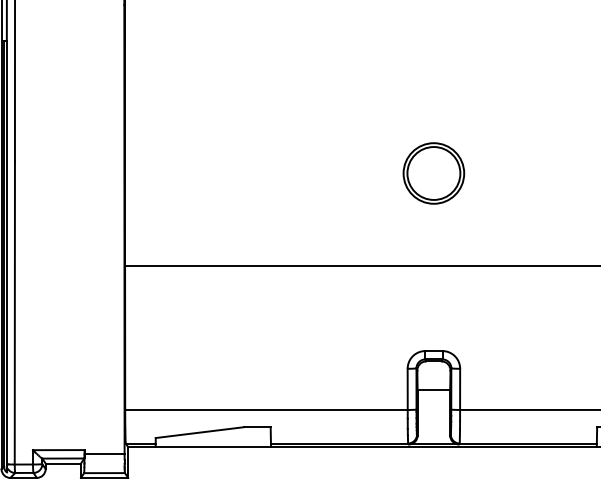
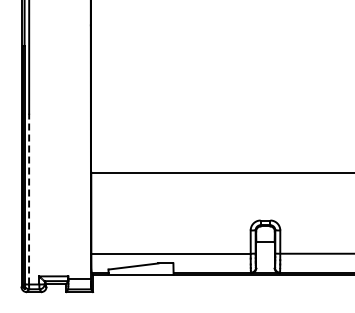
part: (433, 173) -> (265, 120), removed
line: (15, 312) -> (29, 198), solid -> dashed

